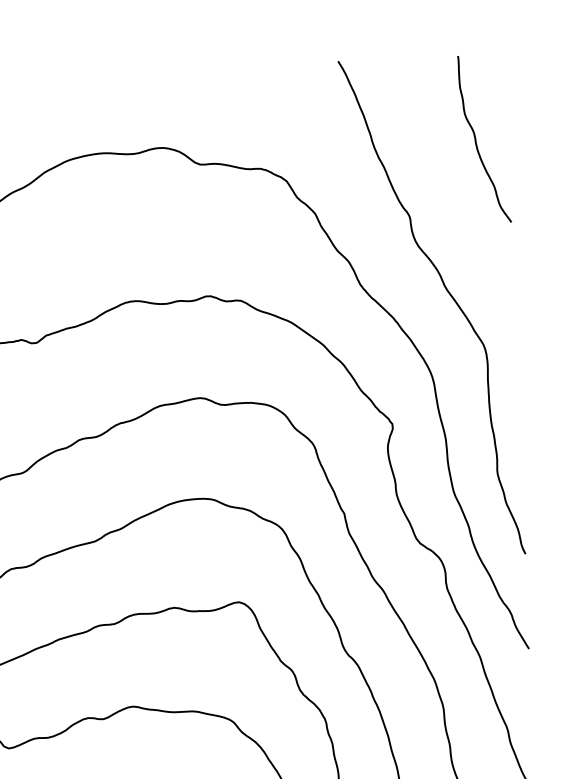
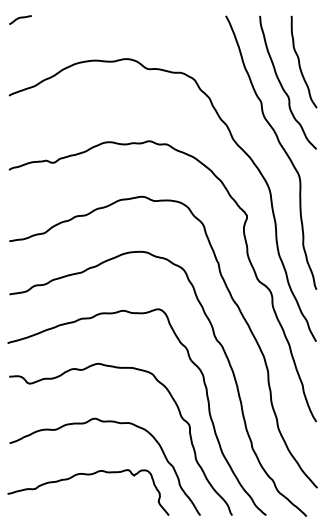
curve: (446, 183) -> (282, 85), added

